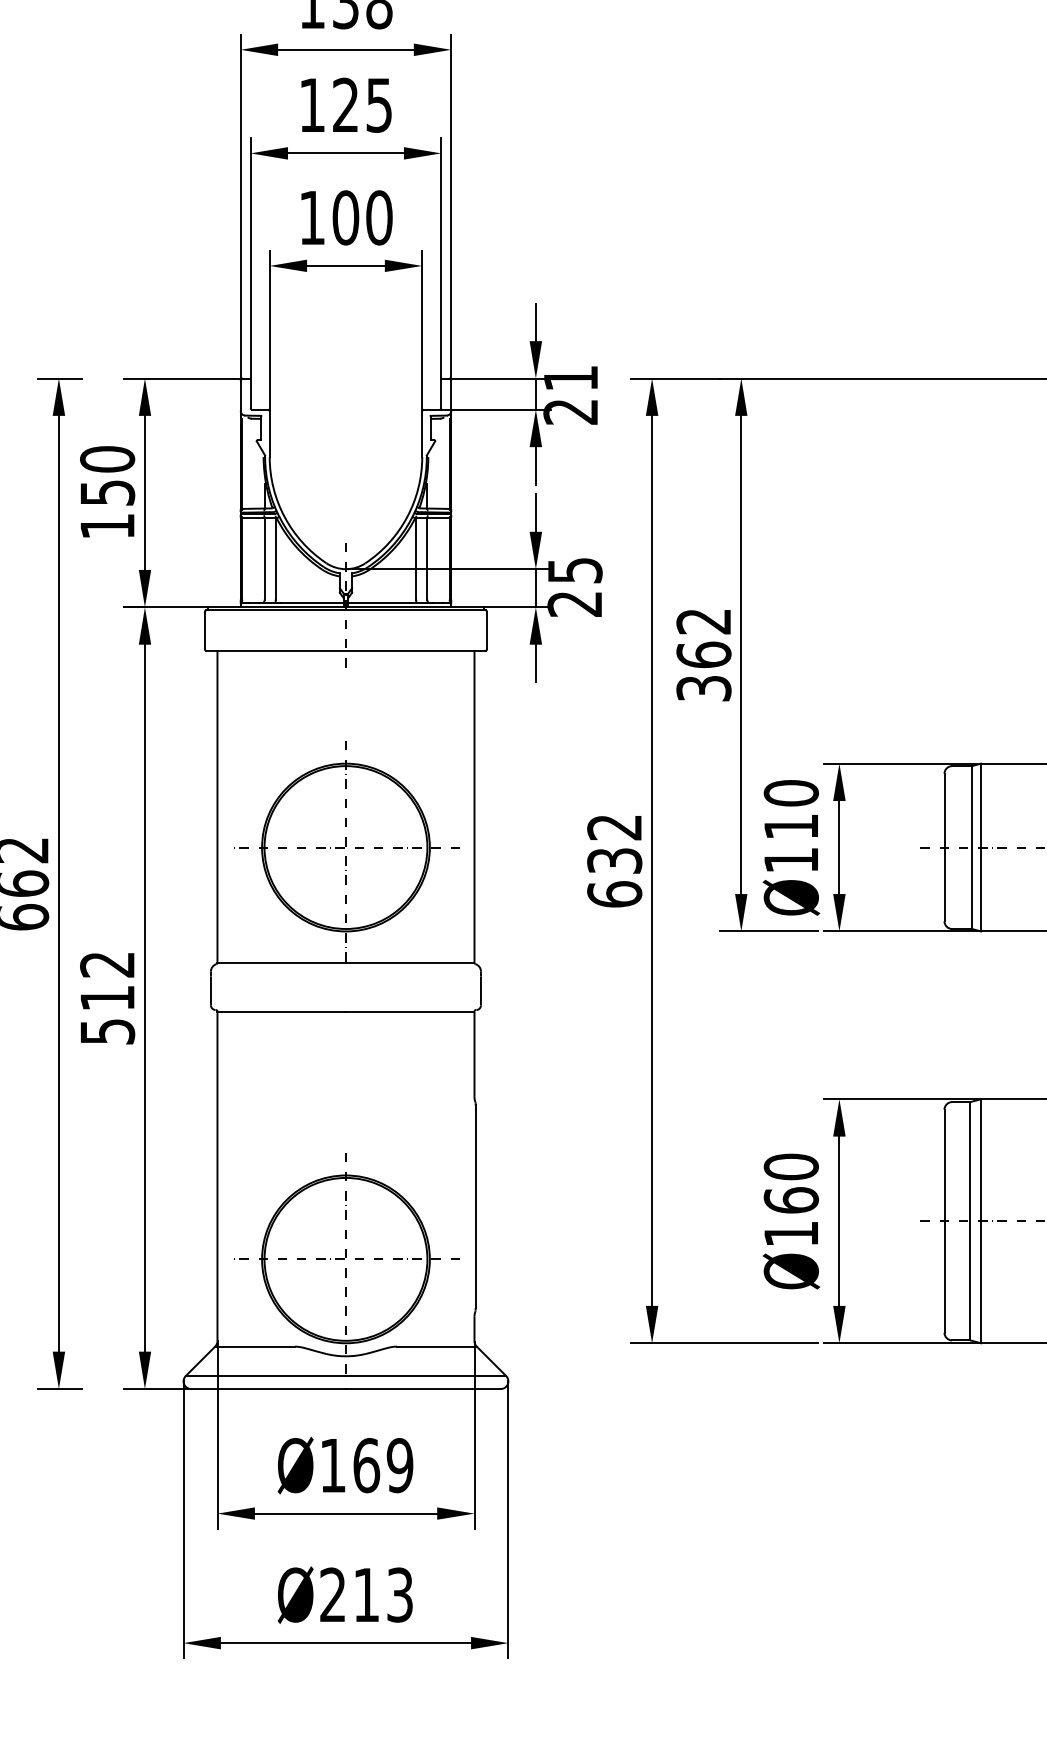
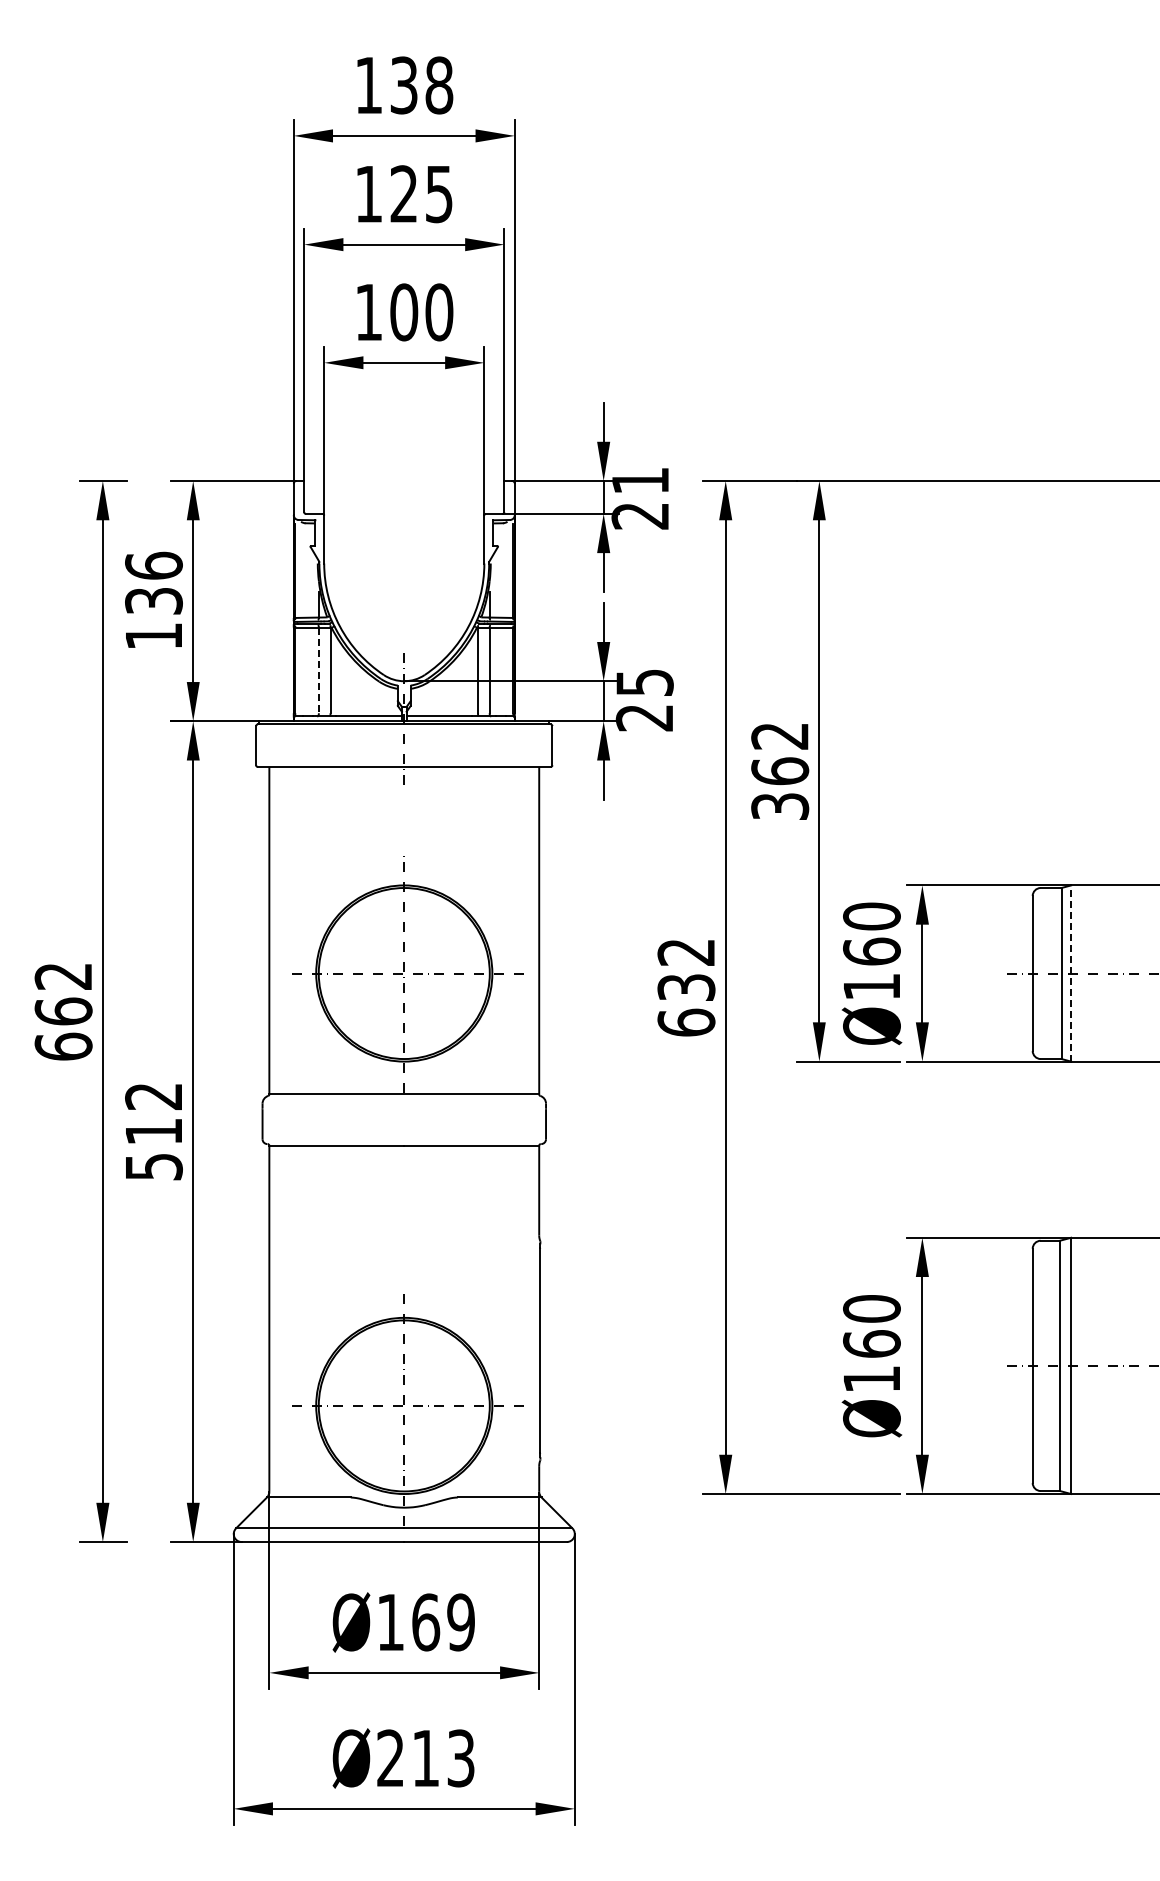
text: (107, 475) -> (153, 582), 150 -> 136
line: (264, 558) -> (318, 670), solid -> dashed
text: (790, 826) -> (871, 951), Ø110 -> Ø160
line: (981, 847) -> (1071, 973), solid -> dashed

